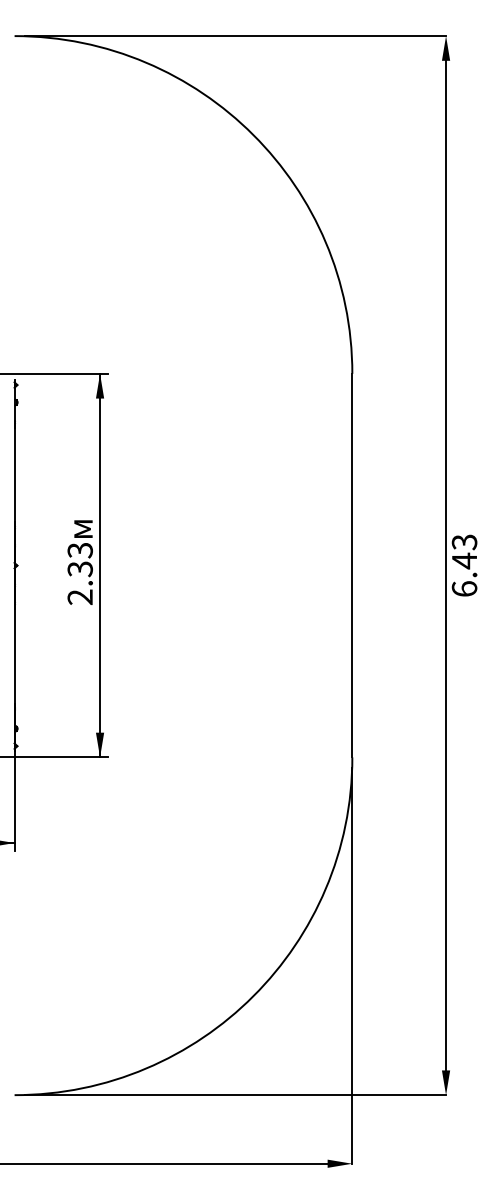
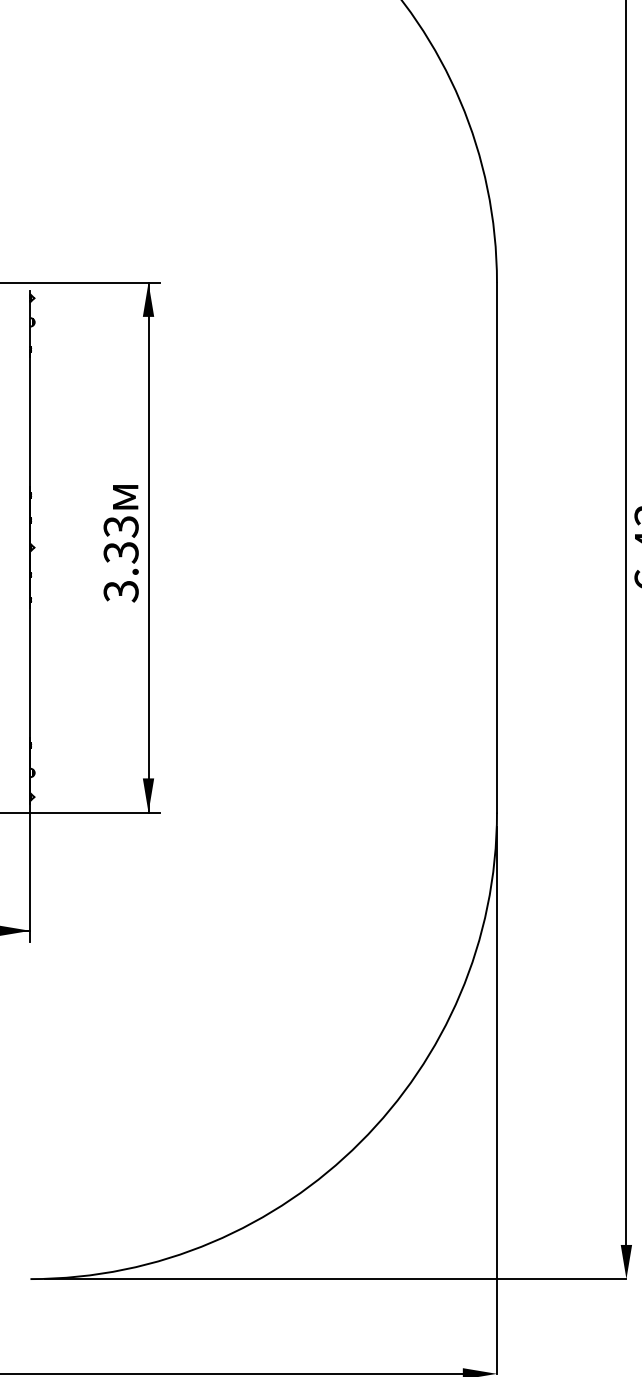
text: (80, 597) -> (121, 591), 2.33 -> 3.33

